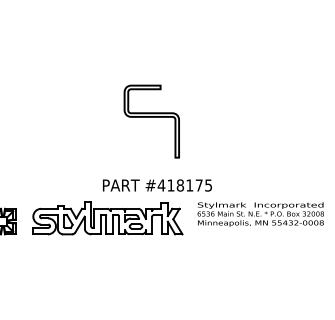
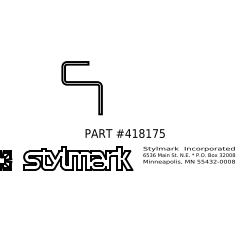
part: (150, 122) -> (81, 88), moved
text: (156, 185) -> (124, 133), moved

